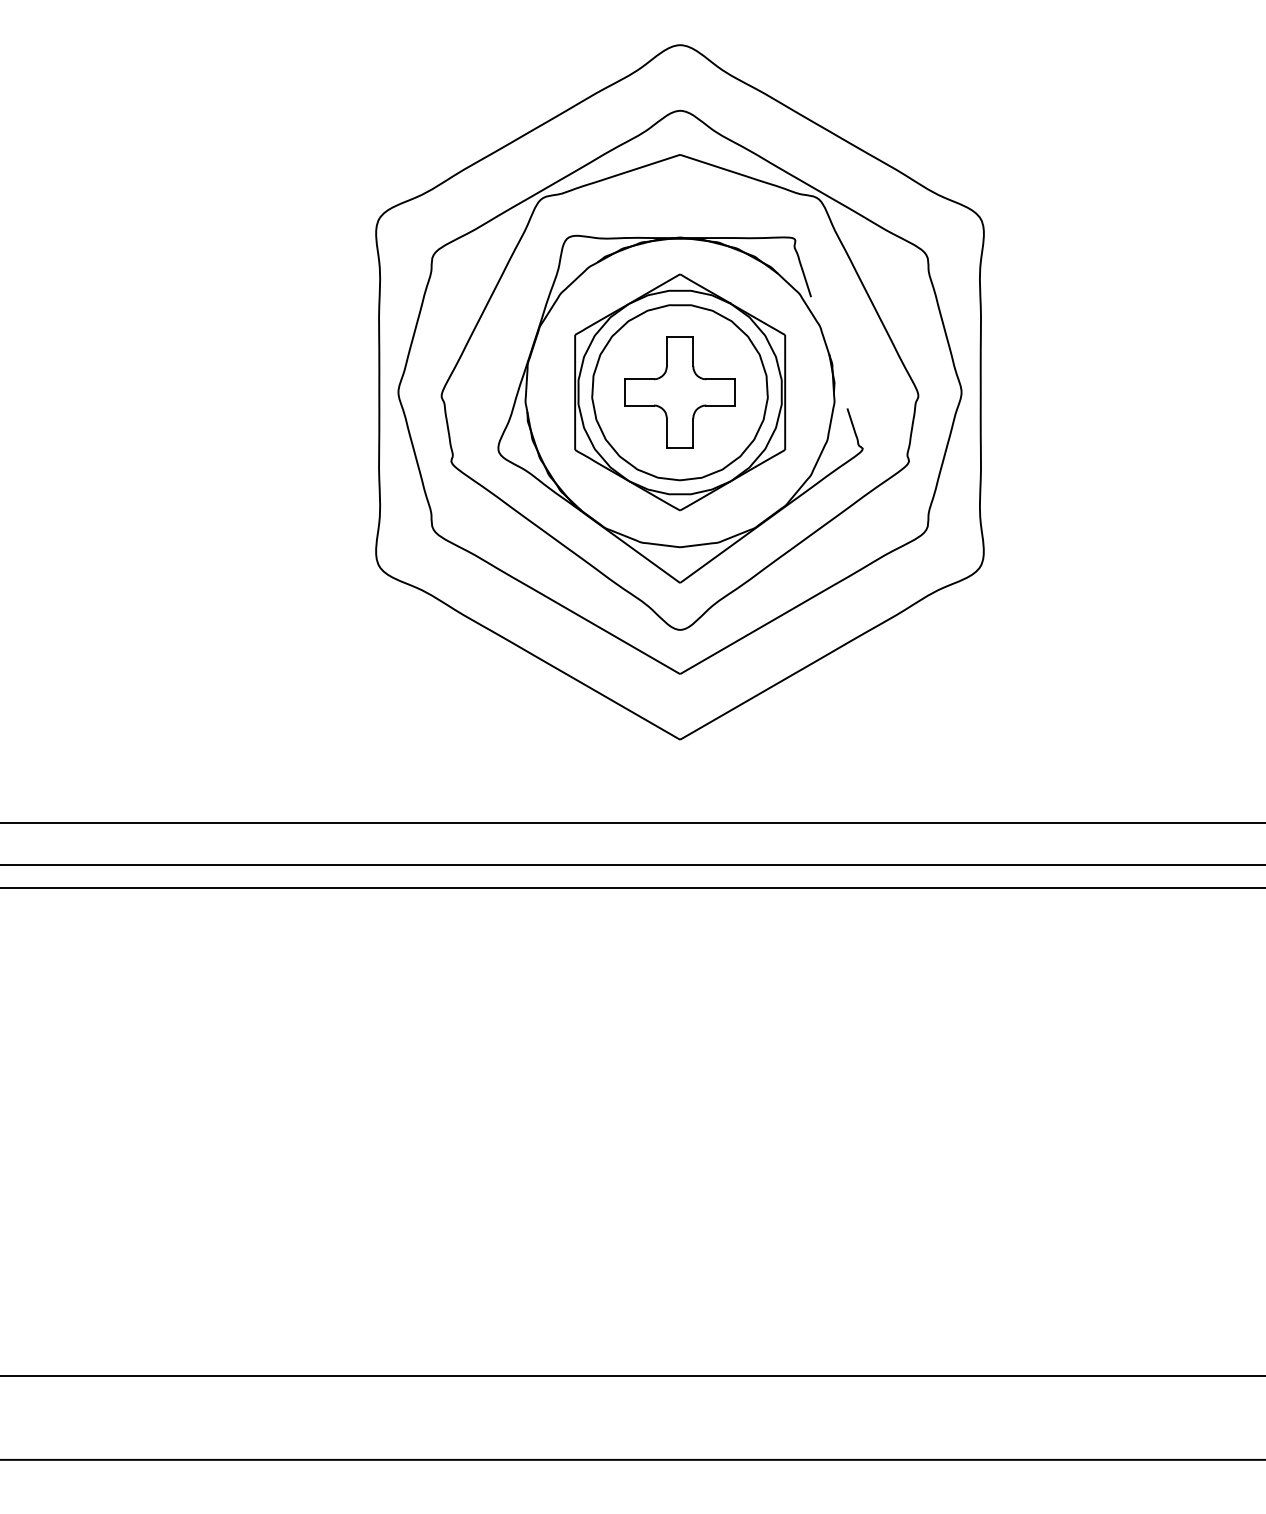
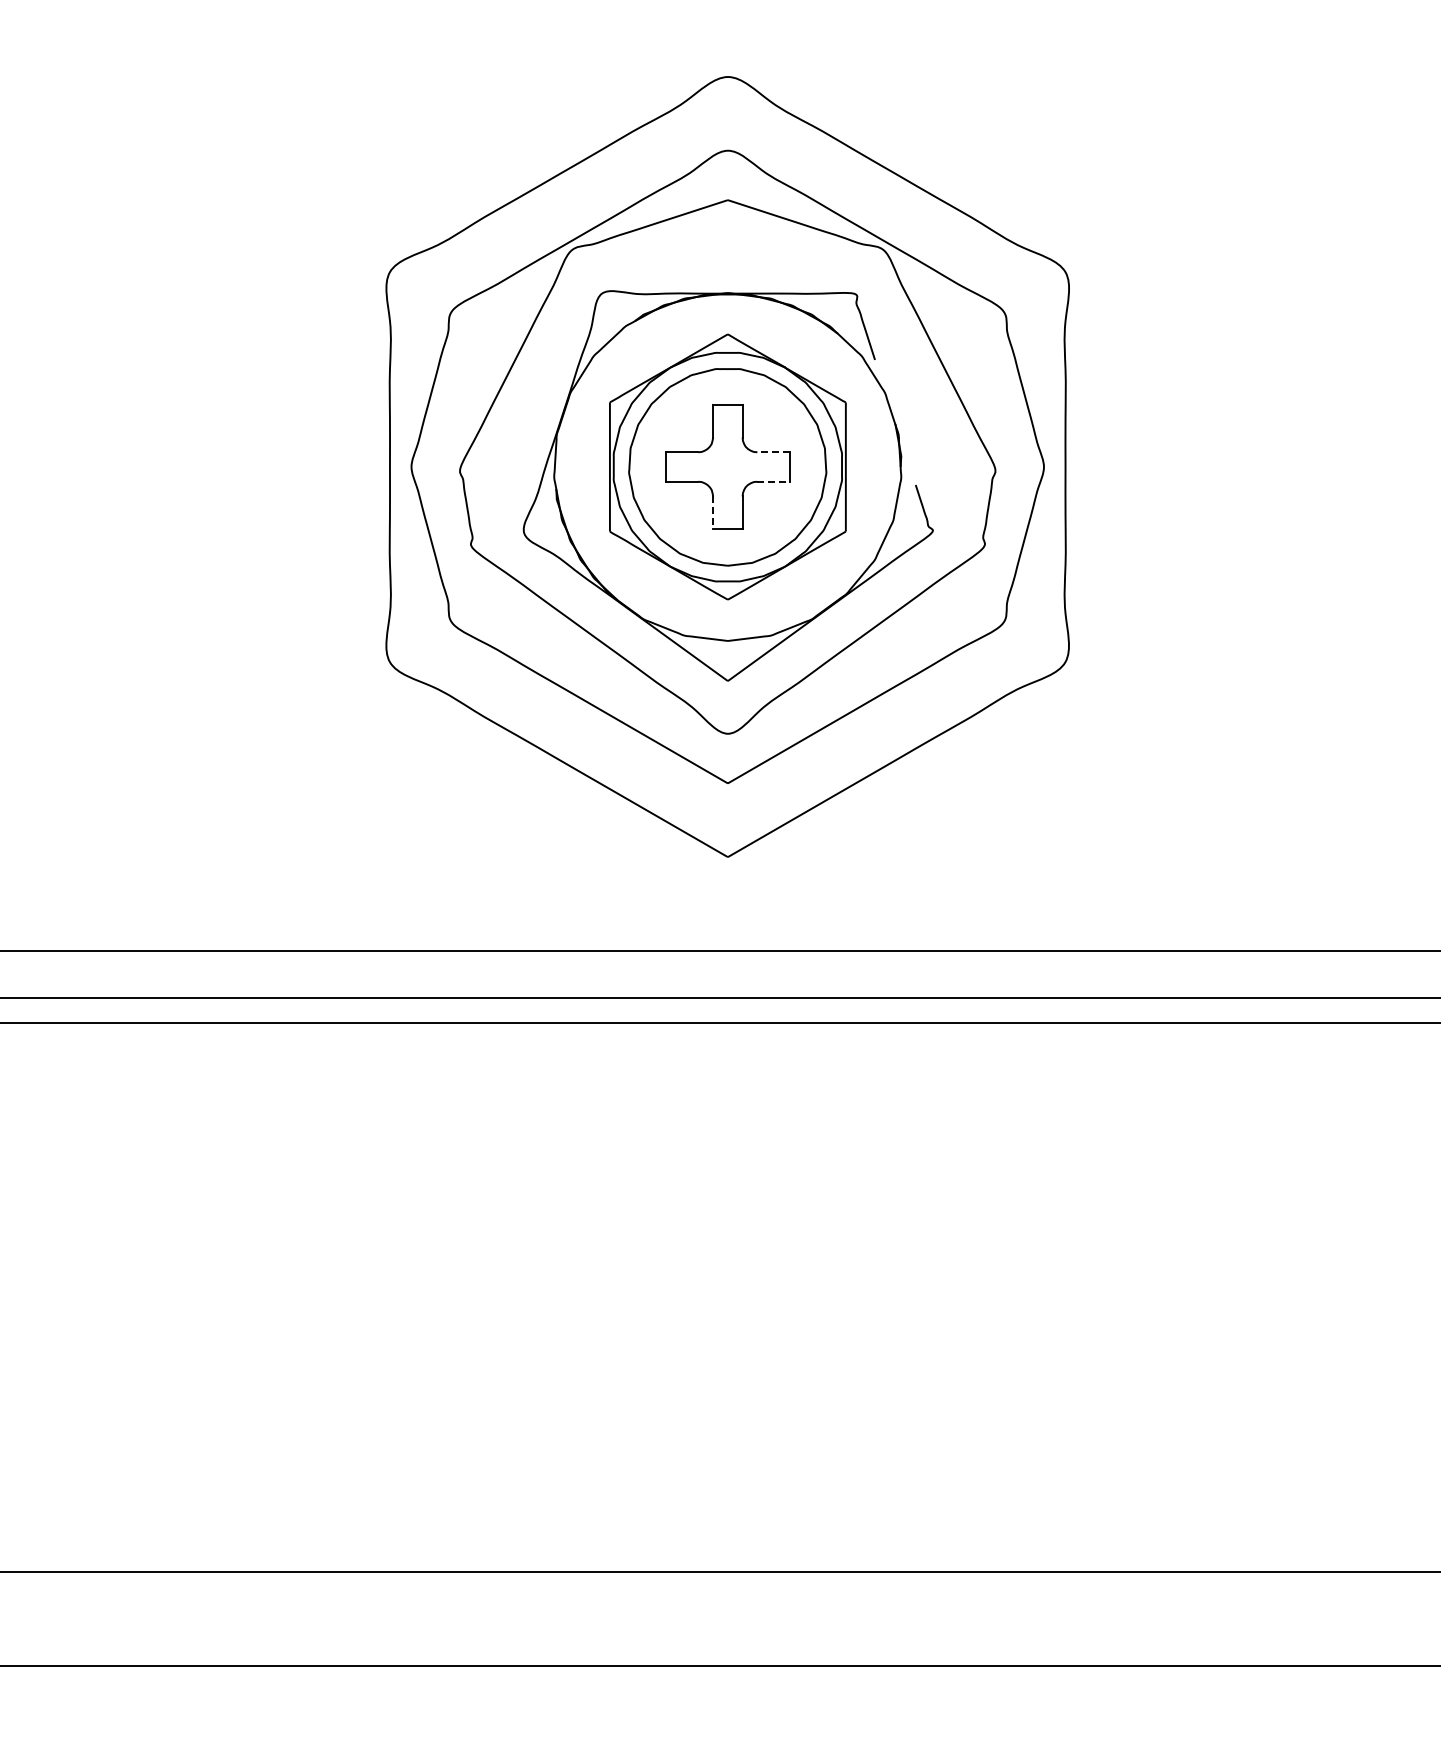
line: (720, 379) -> (773, 452), solid -> dashed
line: (721, 405) -> (774, 481), solid -> dashed
line: (667, 433) -> (713, 513), solid -> dashed

